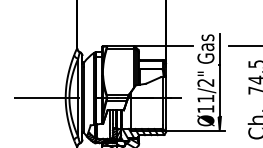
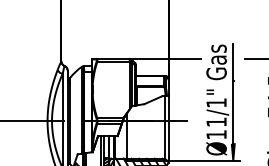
text: (205, 82) -> (216, 102), Ø11/2" -> Ø11/1"

